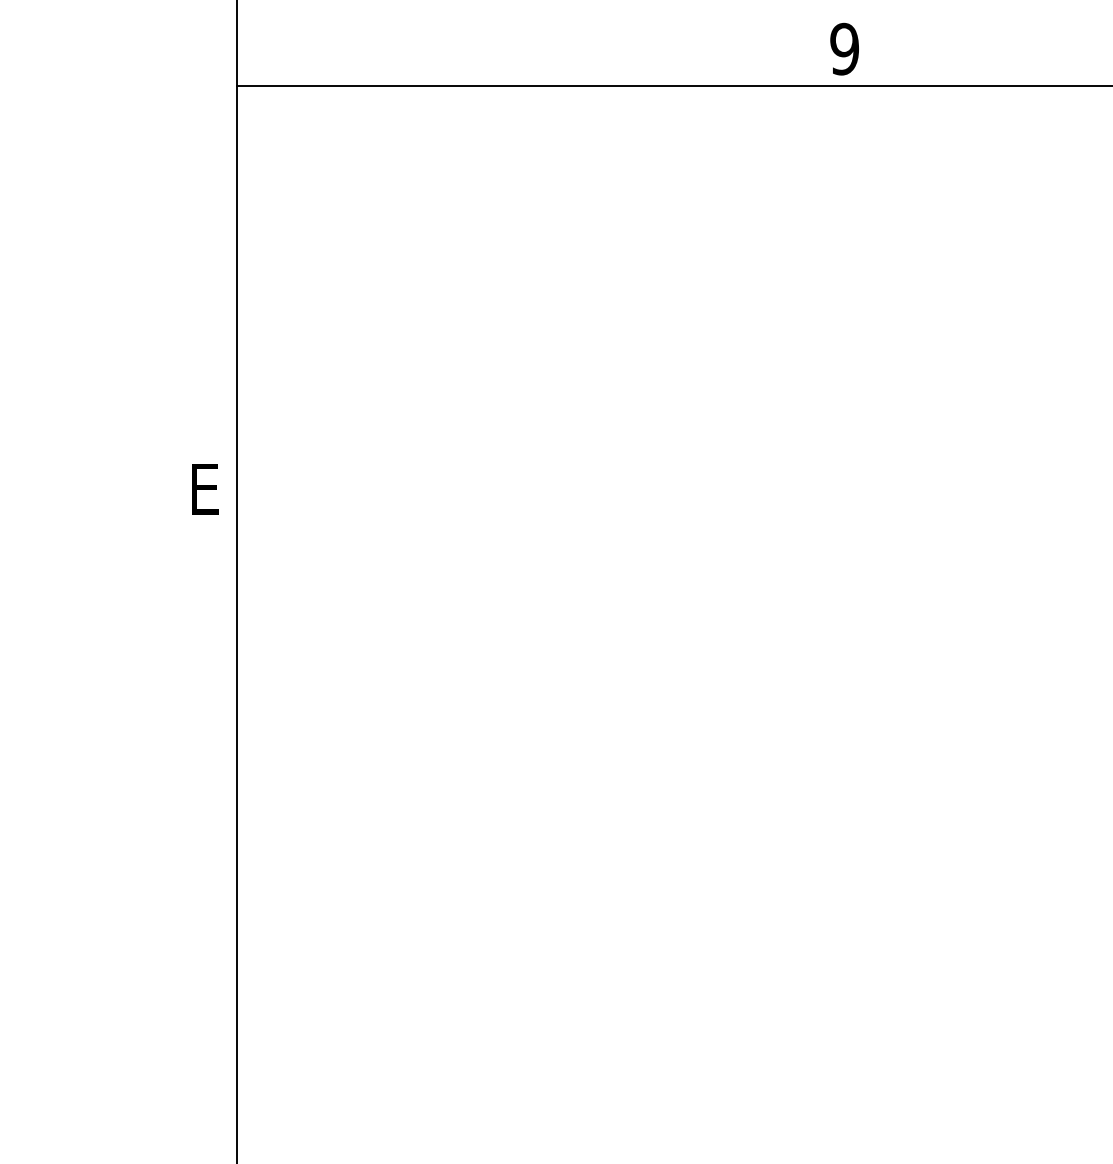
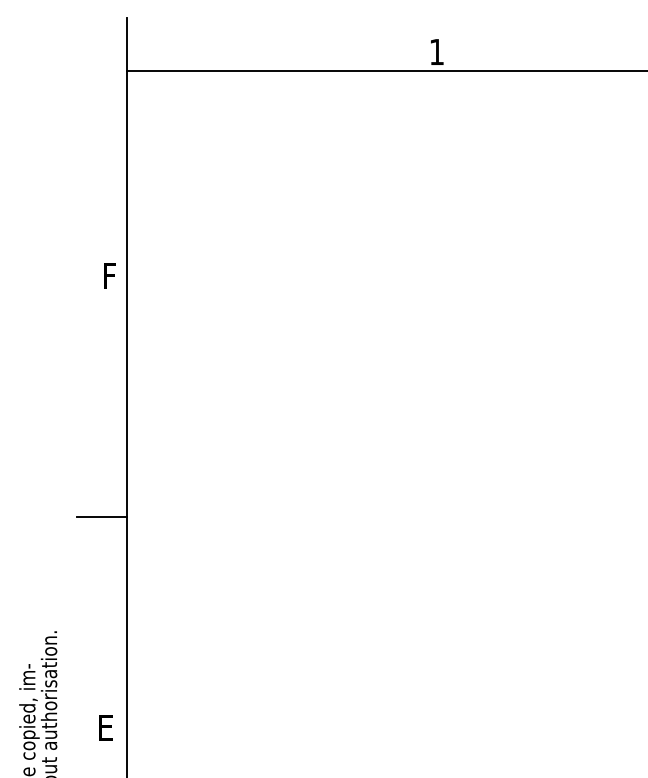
text: (843, 48) -> (436, 51), 9 -> 1
text: (208, 487) -> (112, 275), E -> F
line: (186, 959) -> (101, 516), added

